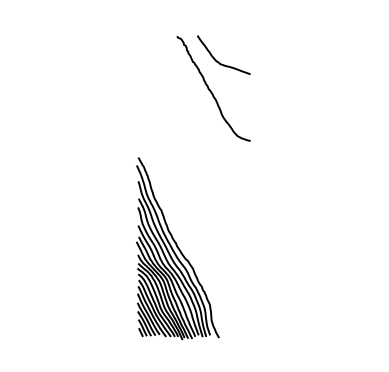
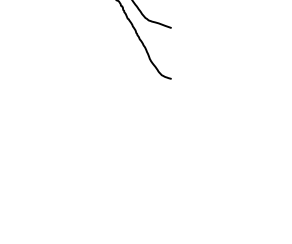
part: (177, 248) -> (116, 160), removed

